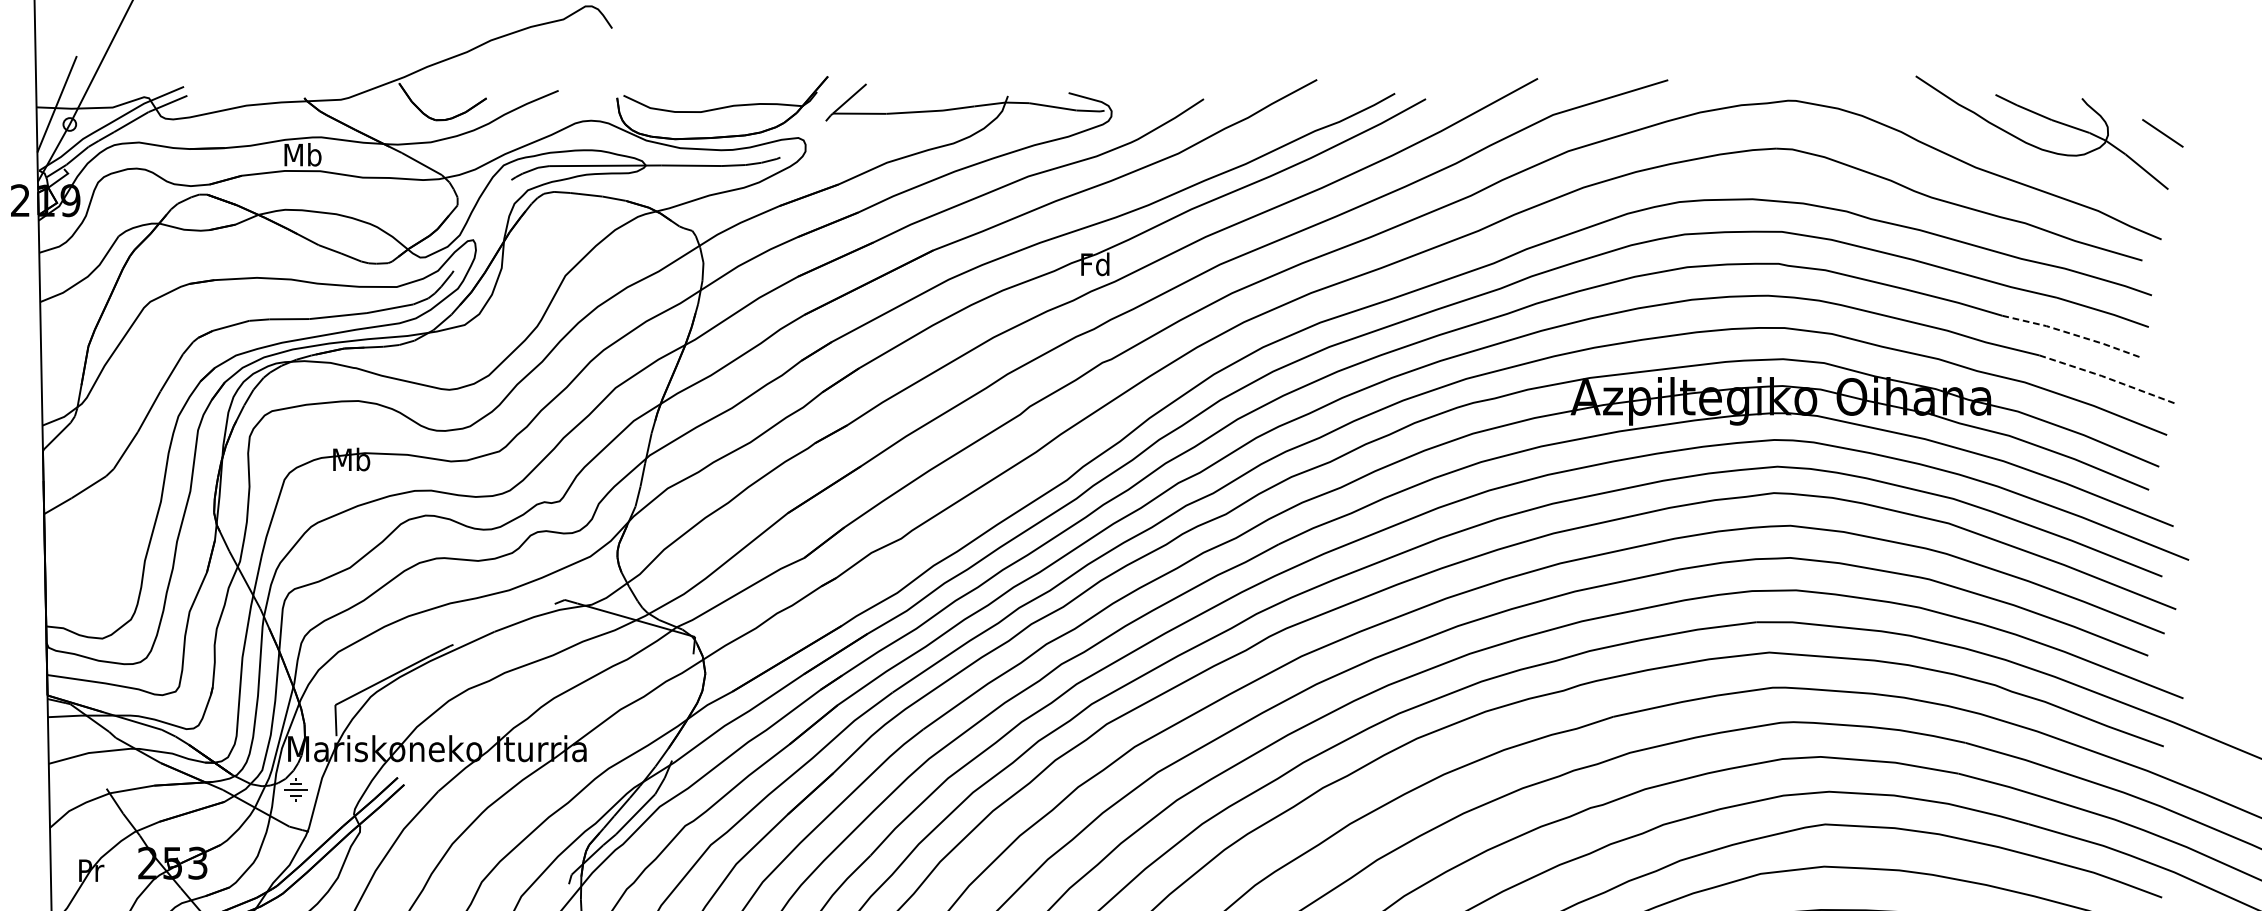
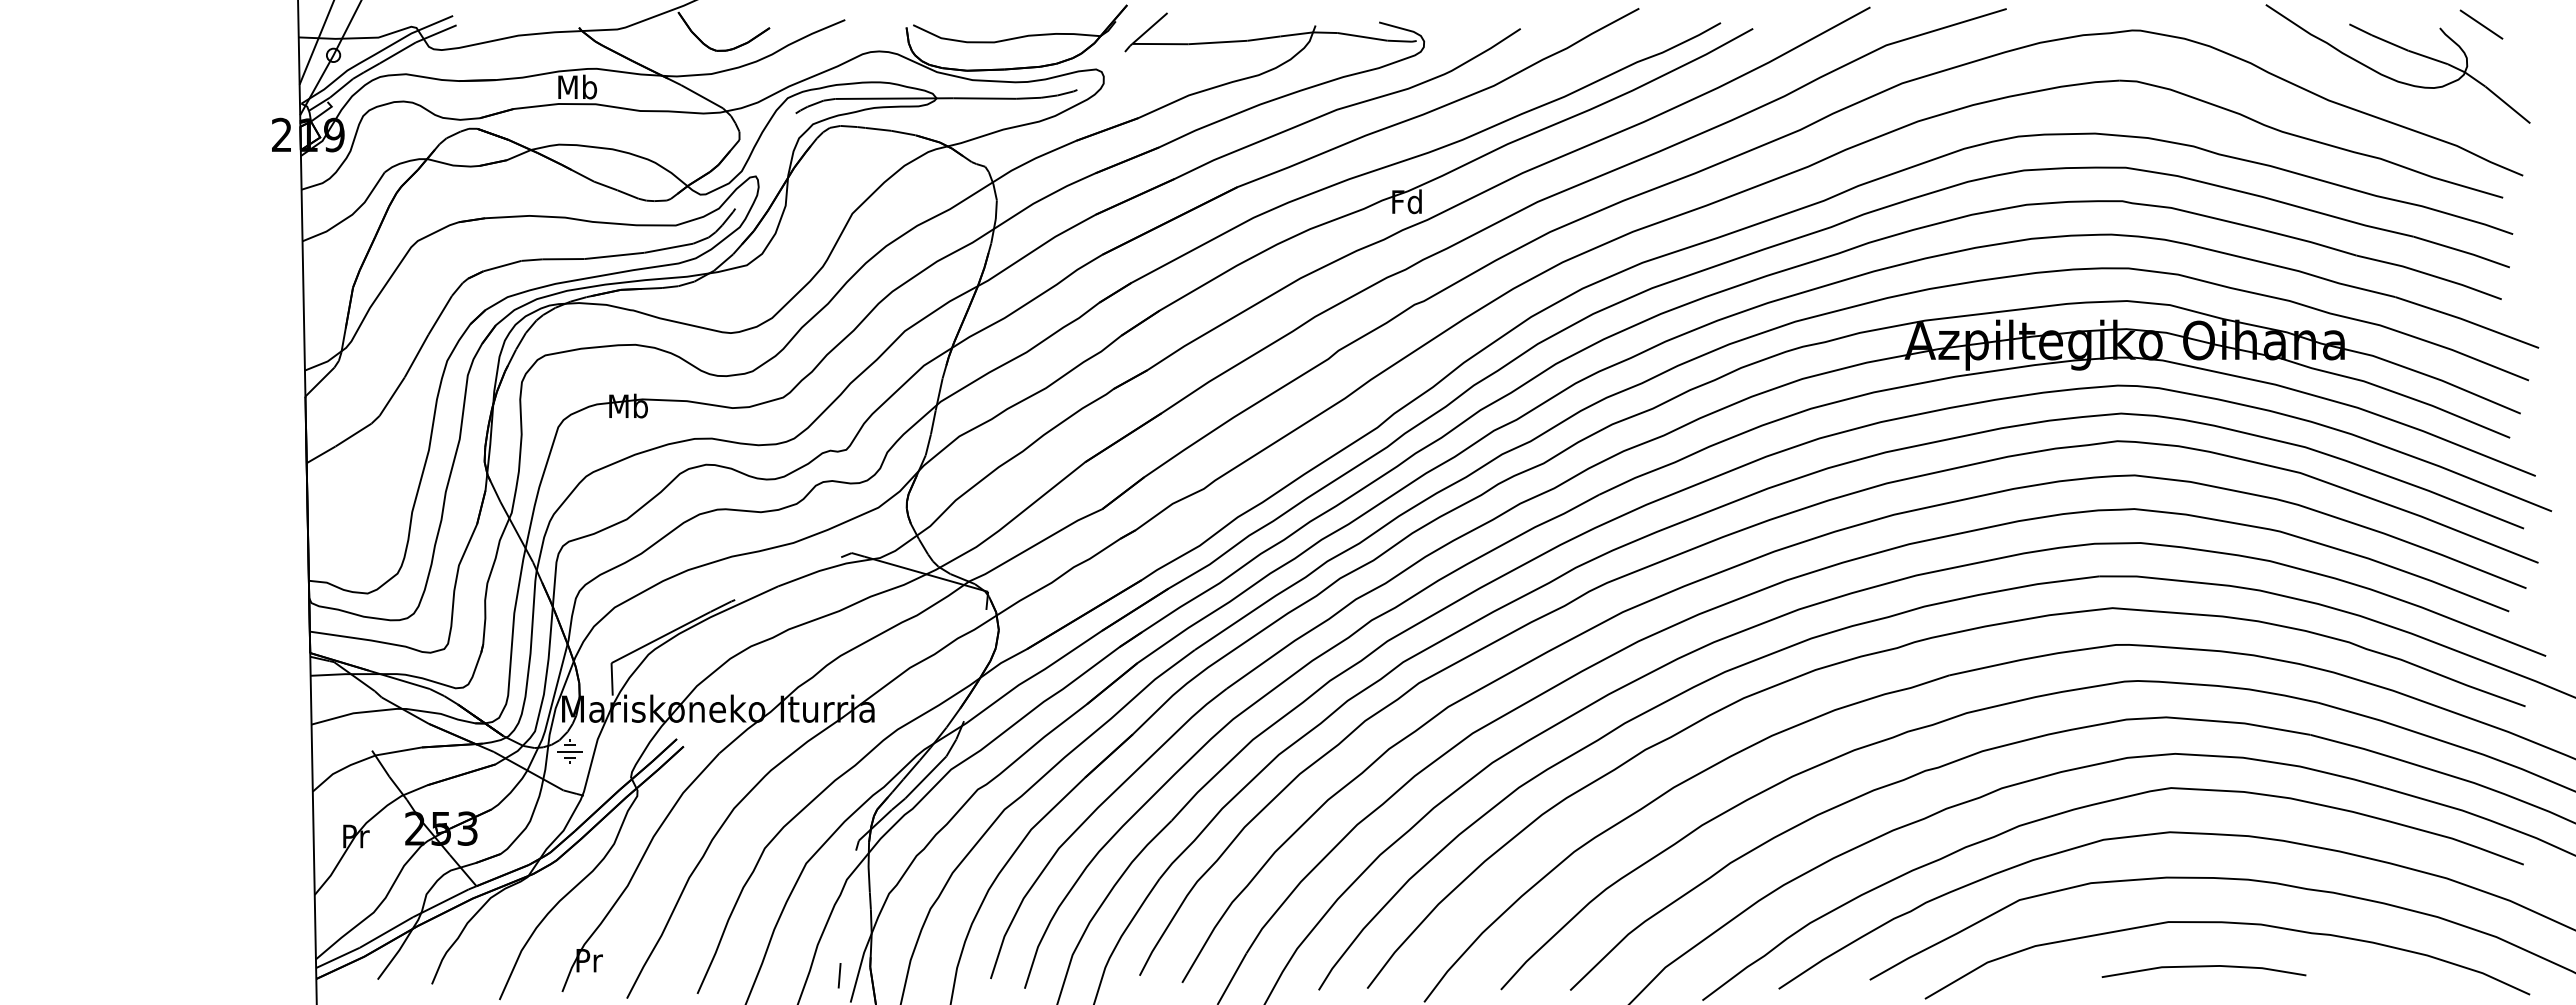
line: (2162, 133) -> (2481, 24), moved
line: (2073, 333) -> (2430, 274), dashed -> solid
line: (2108, 378) -> (2467, 321), dashed -> solid

